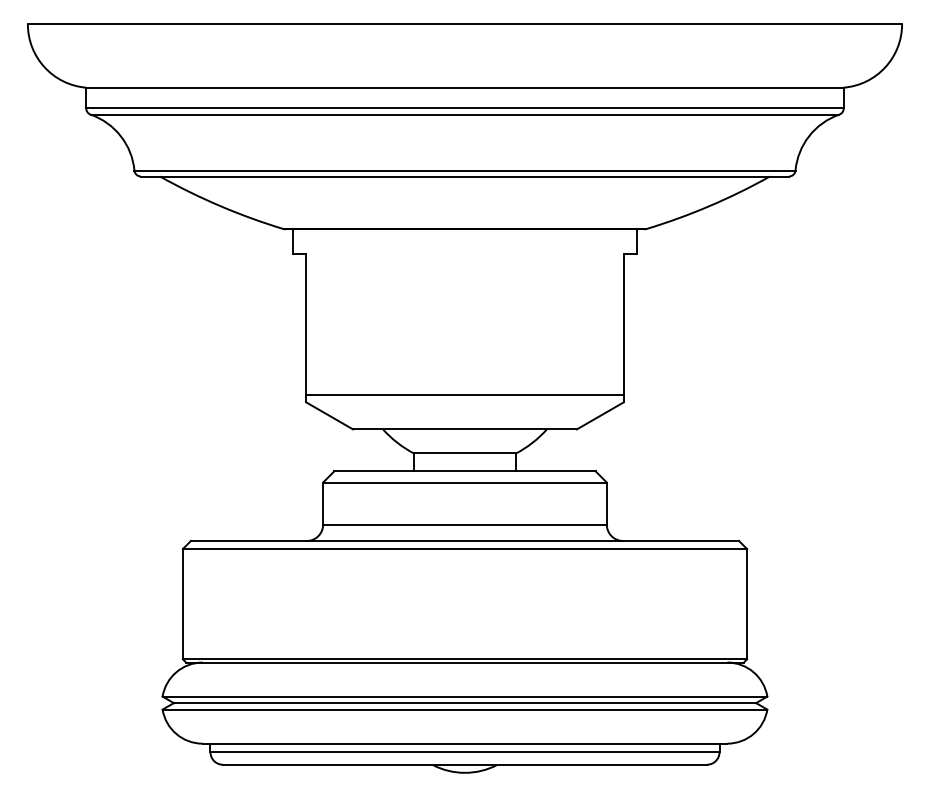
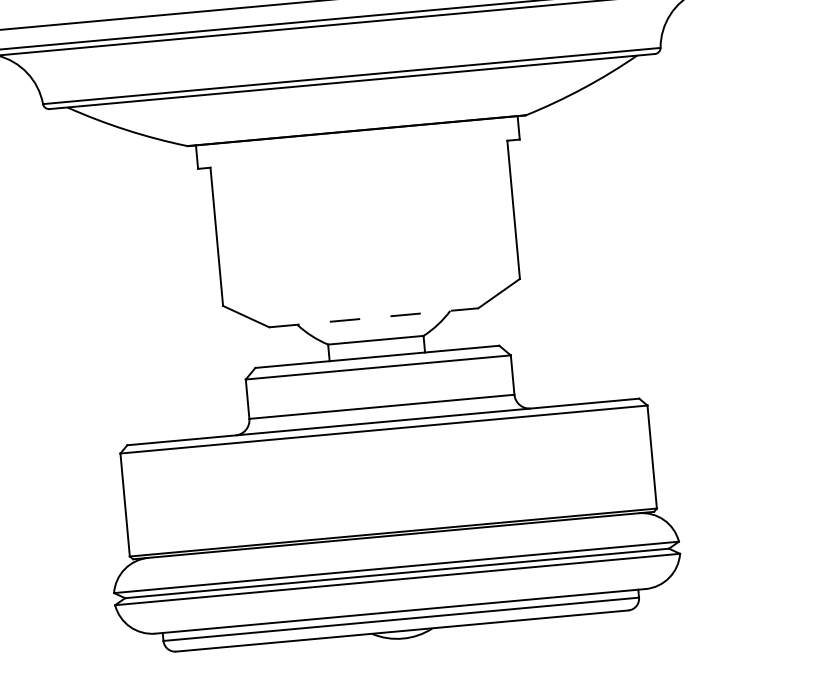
line: (464, 394) -> (370, 285), removed
line: (464, 429) -> (373, 317), solid -> dashed

